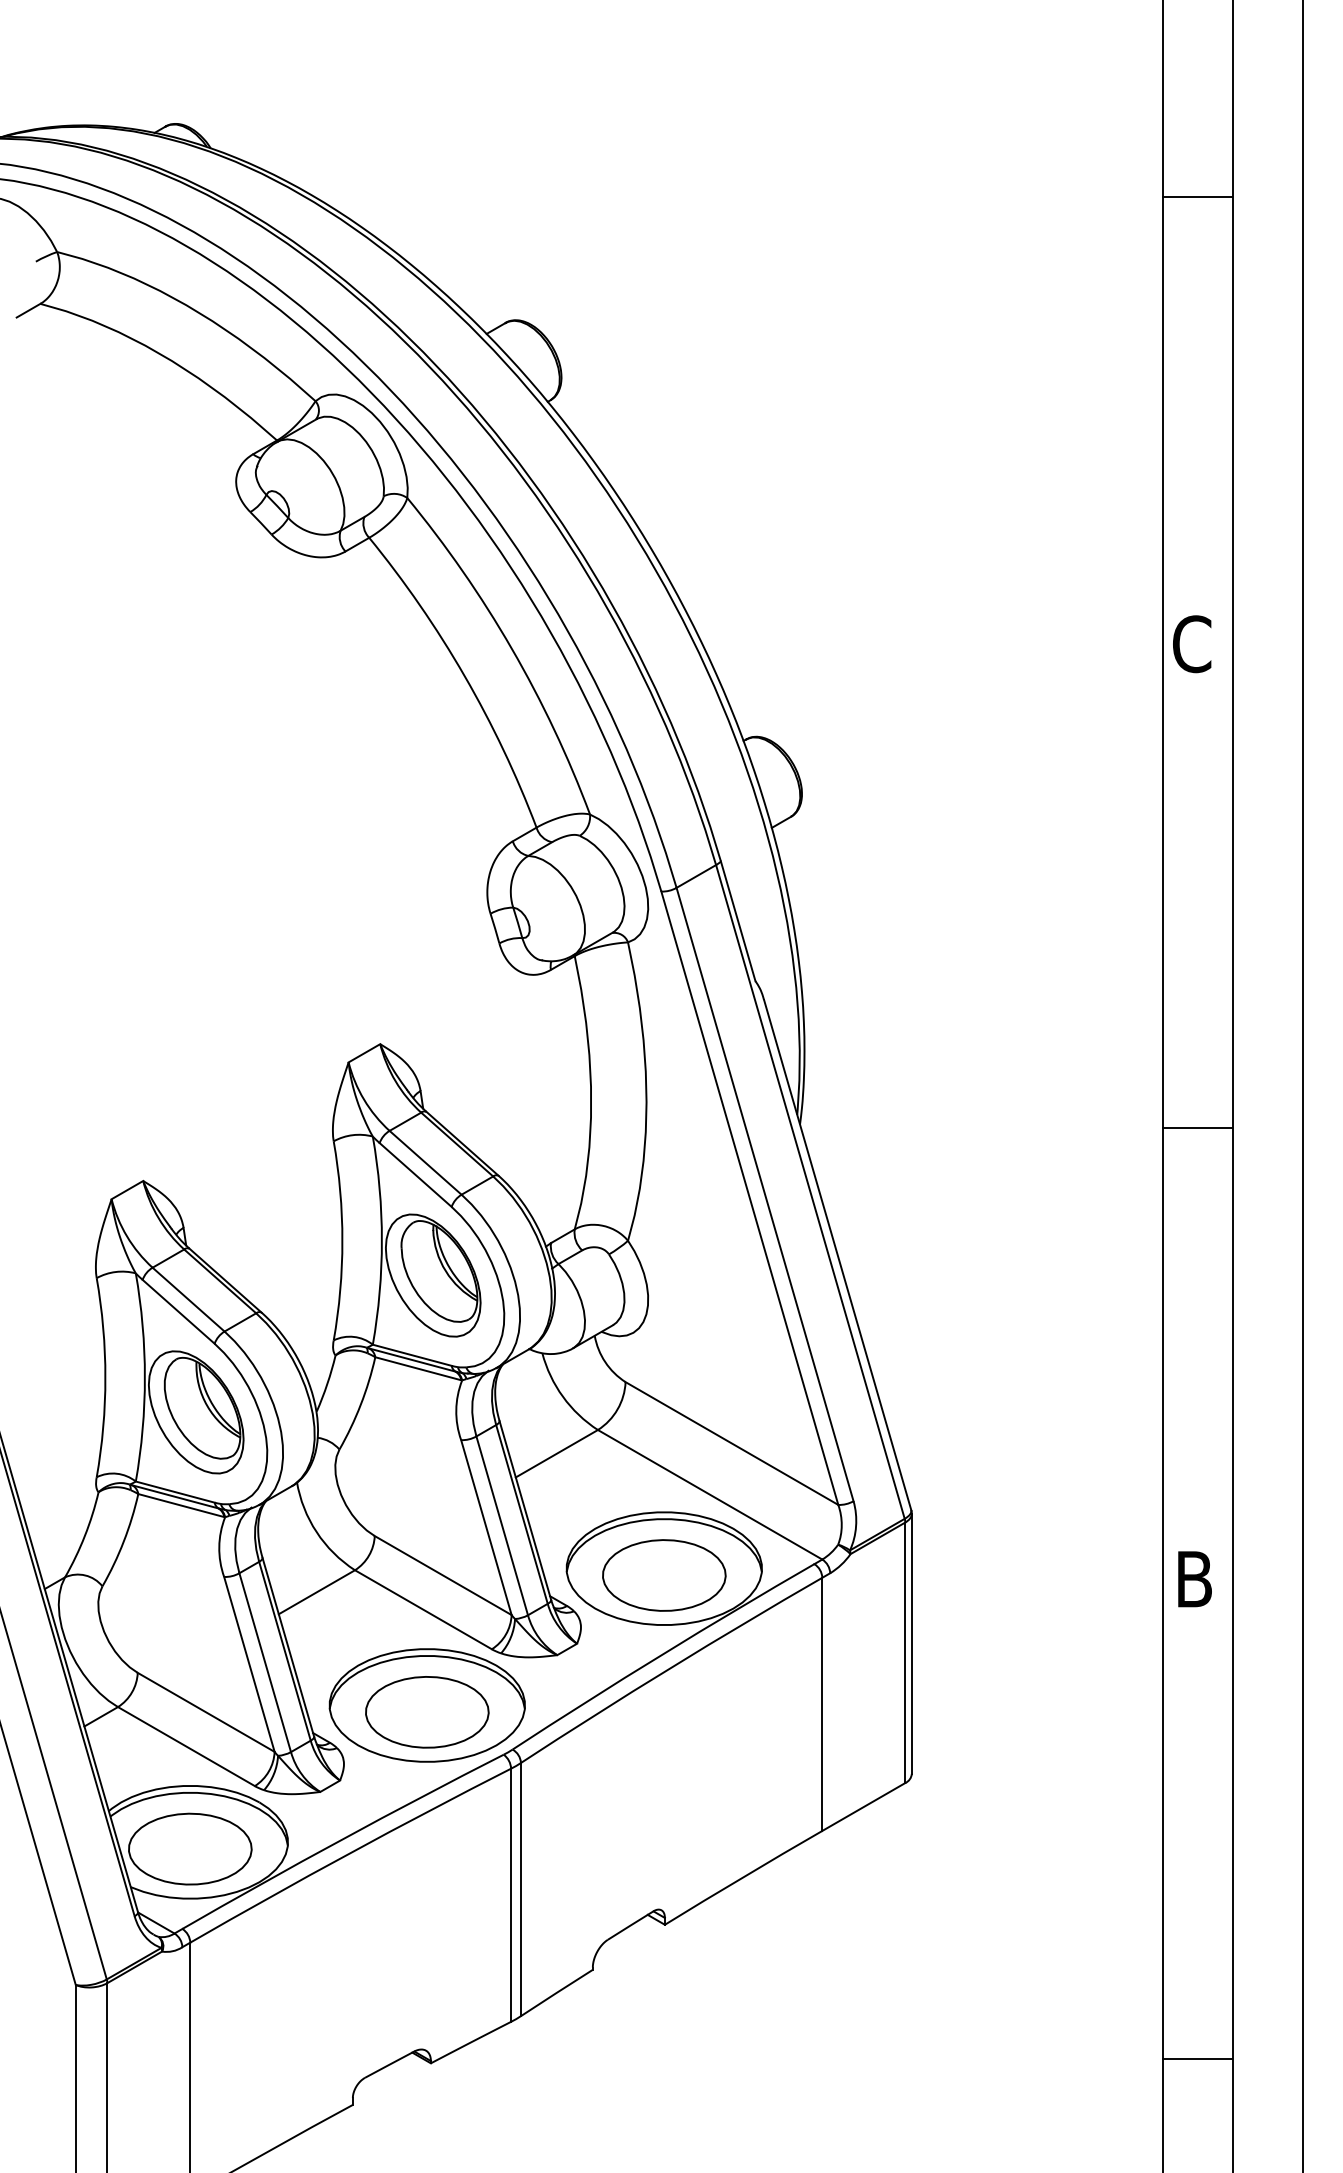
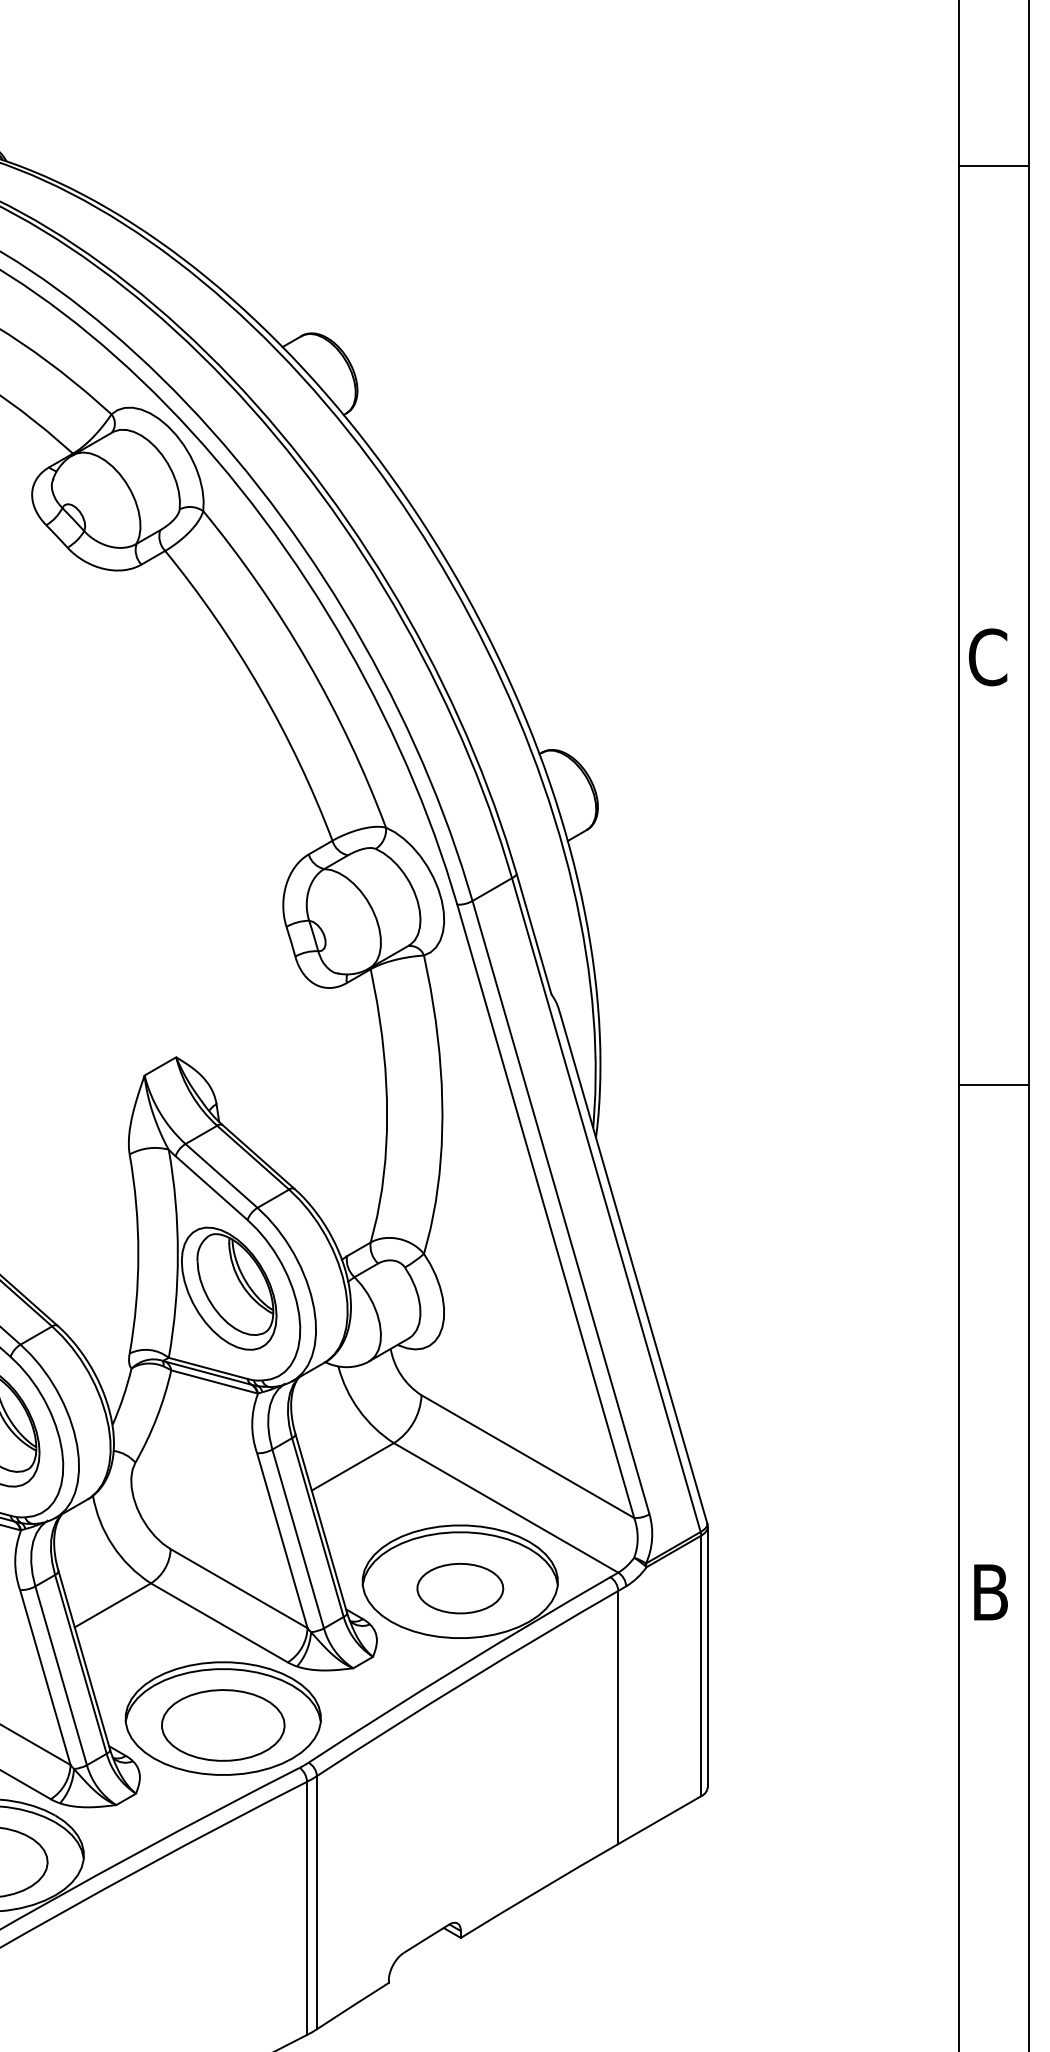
line: (1197, 196) -> (993, 165), moved
line: (1197, 1127) -> (993, 1084), moved
part: (664, 1575) -> (460, 1588), size x0.7

